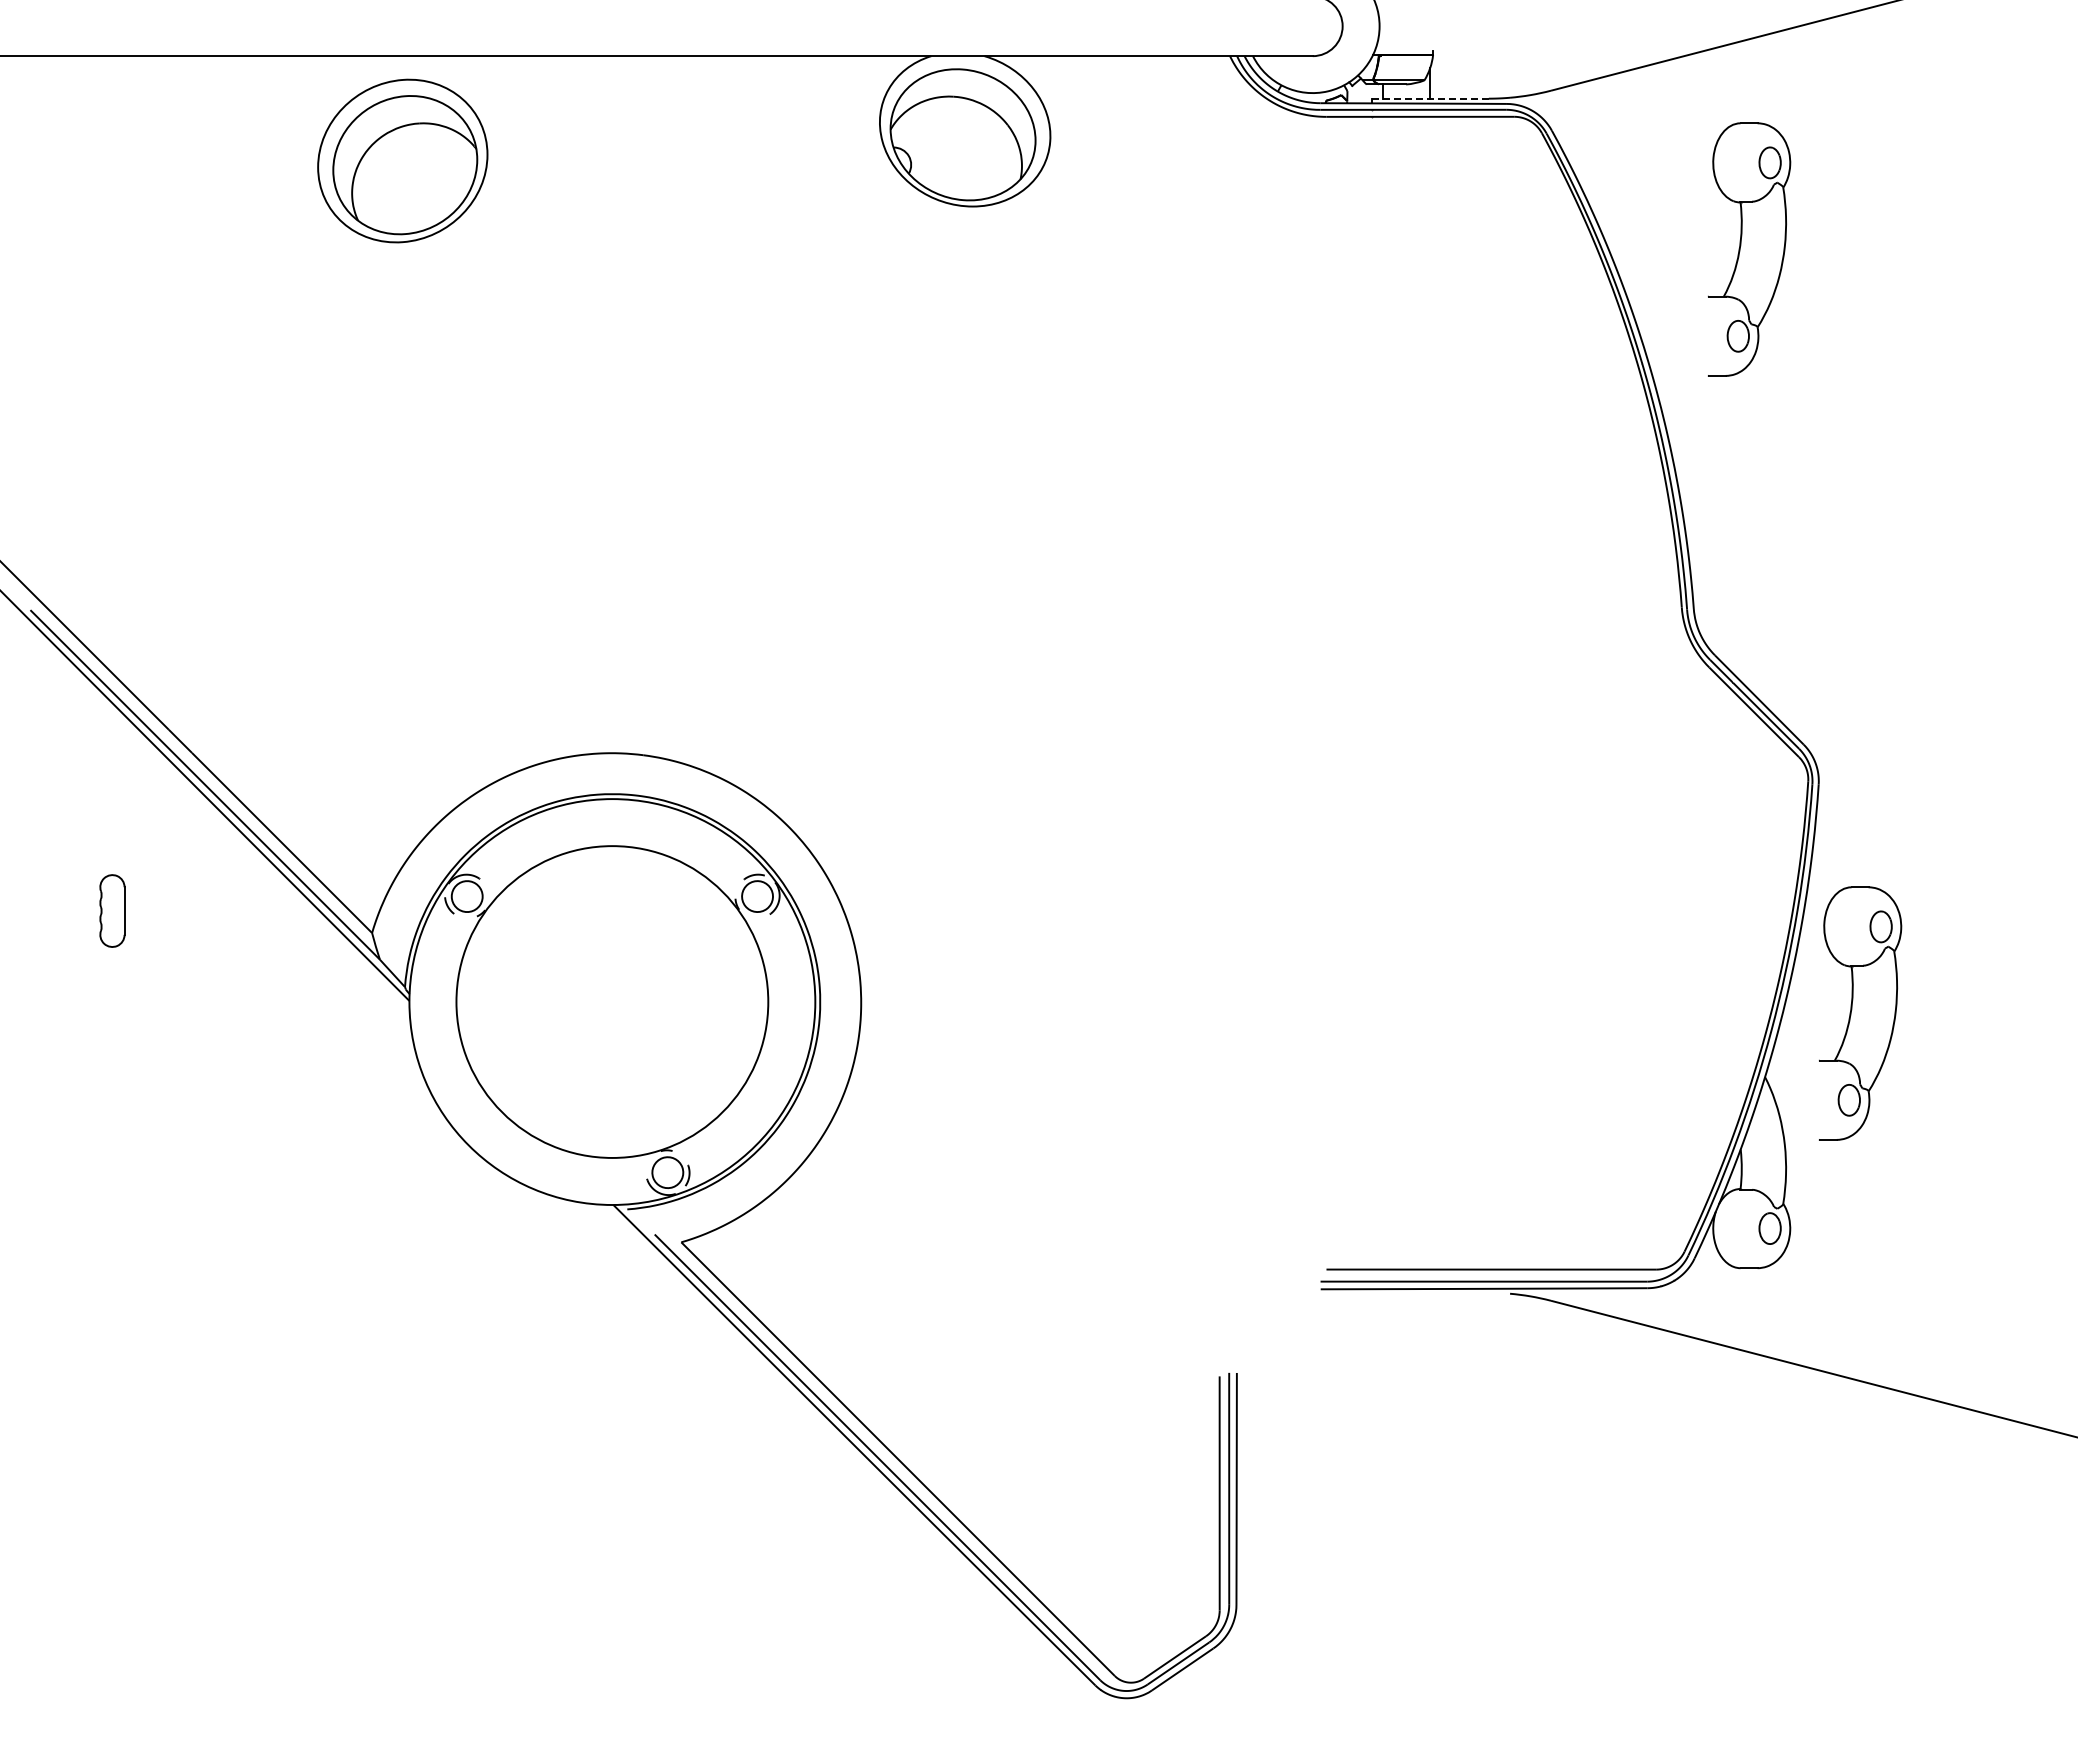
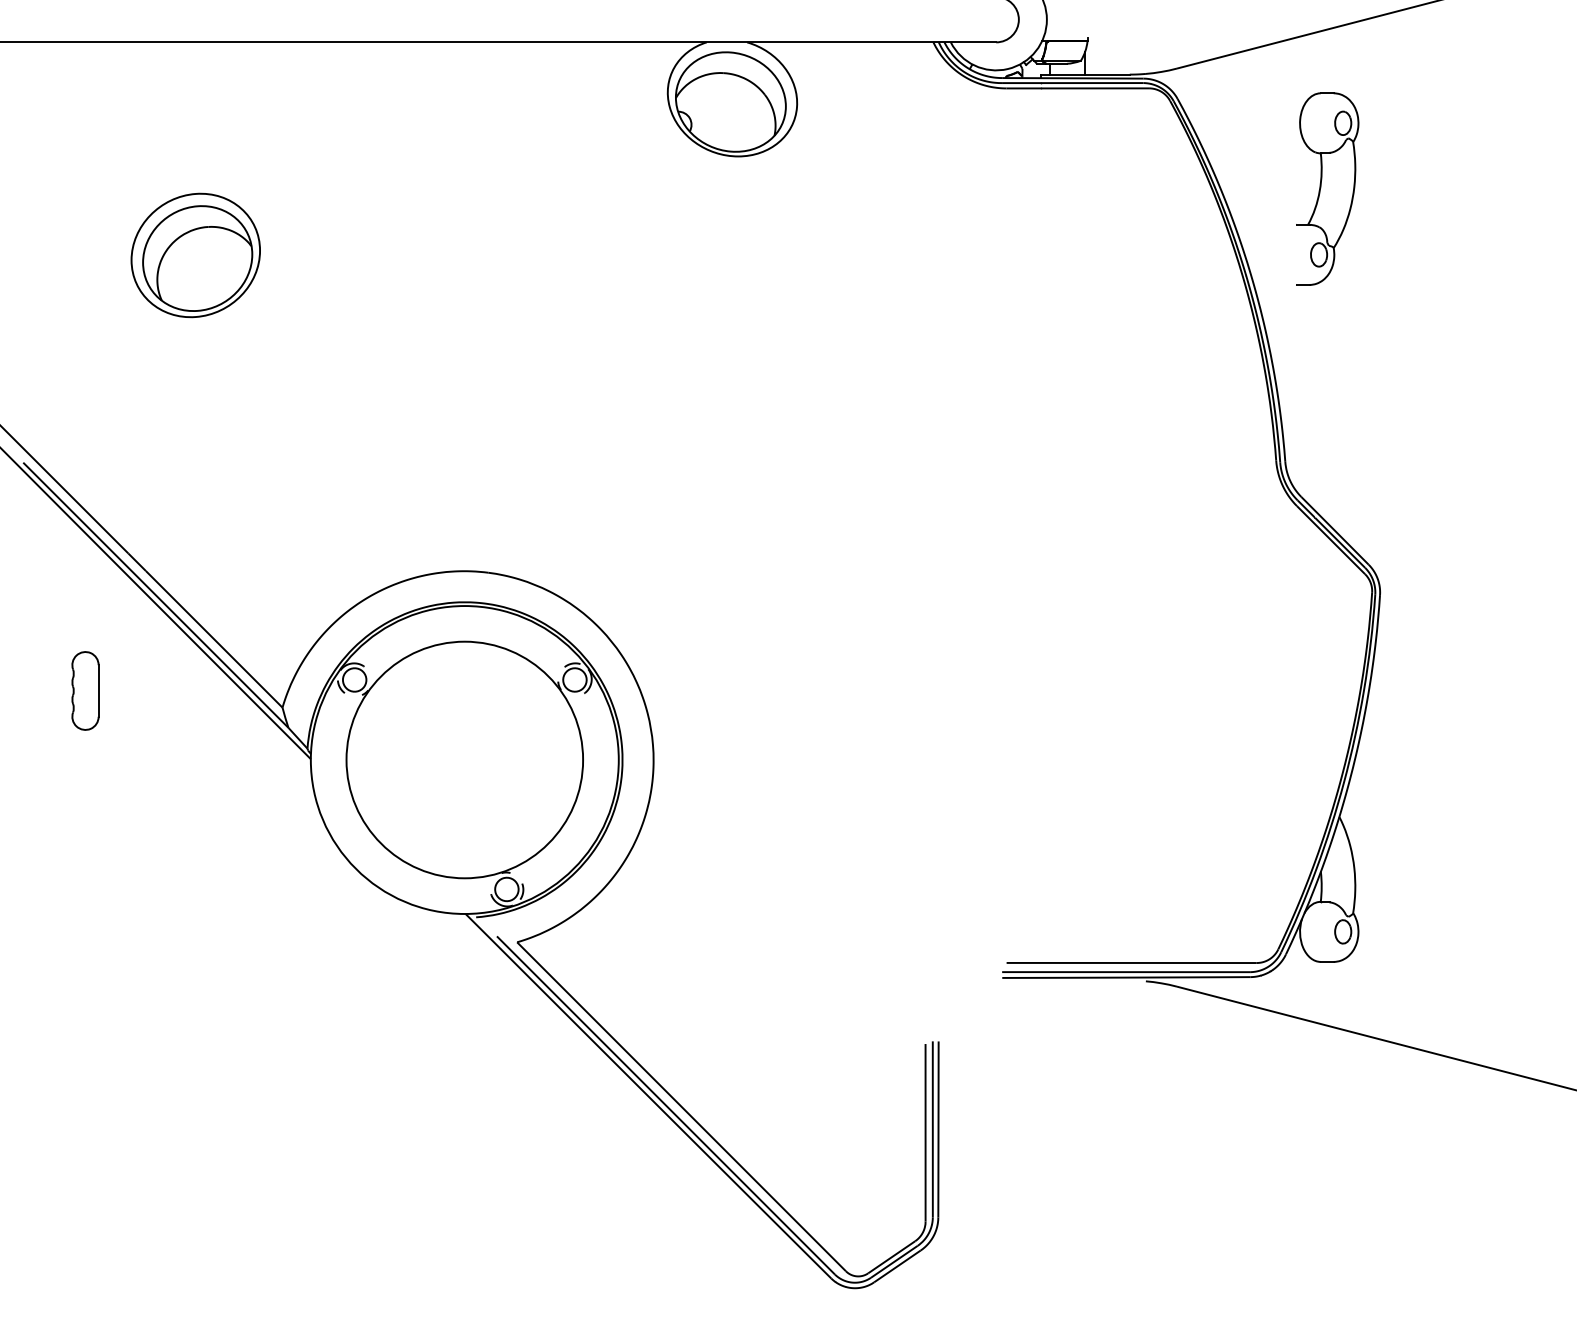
line: (1430, 98) -> (1085, 74), dashed -> solid
part: (402, 160) -> (195, 255), moved
part: (112, 910) -> (85, 690), size x1.43
part: (1860, 1013) -> (1411, 768), removed

